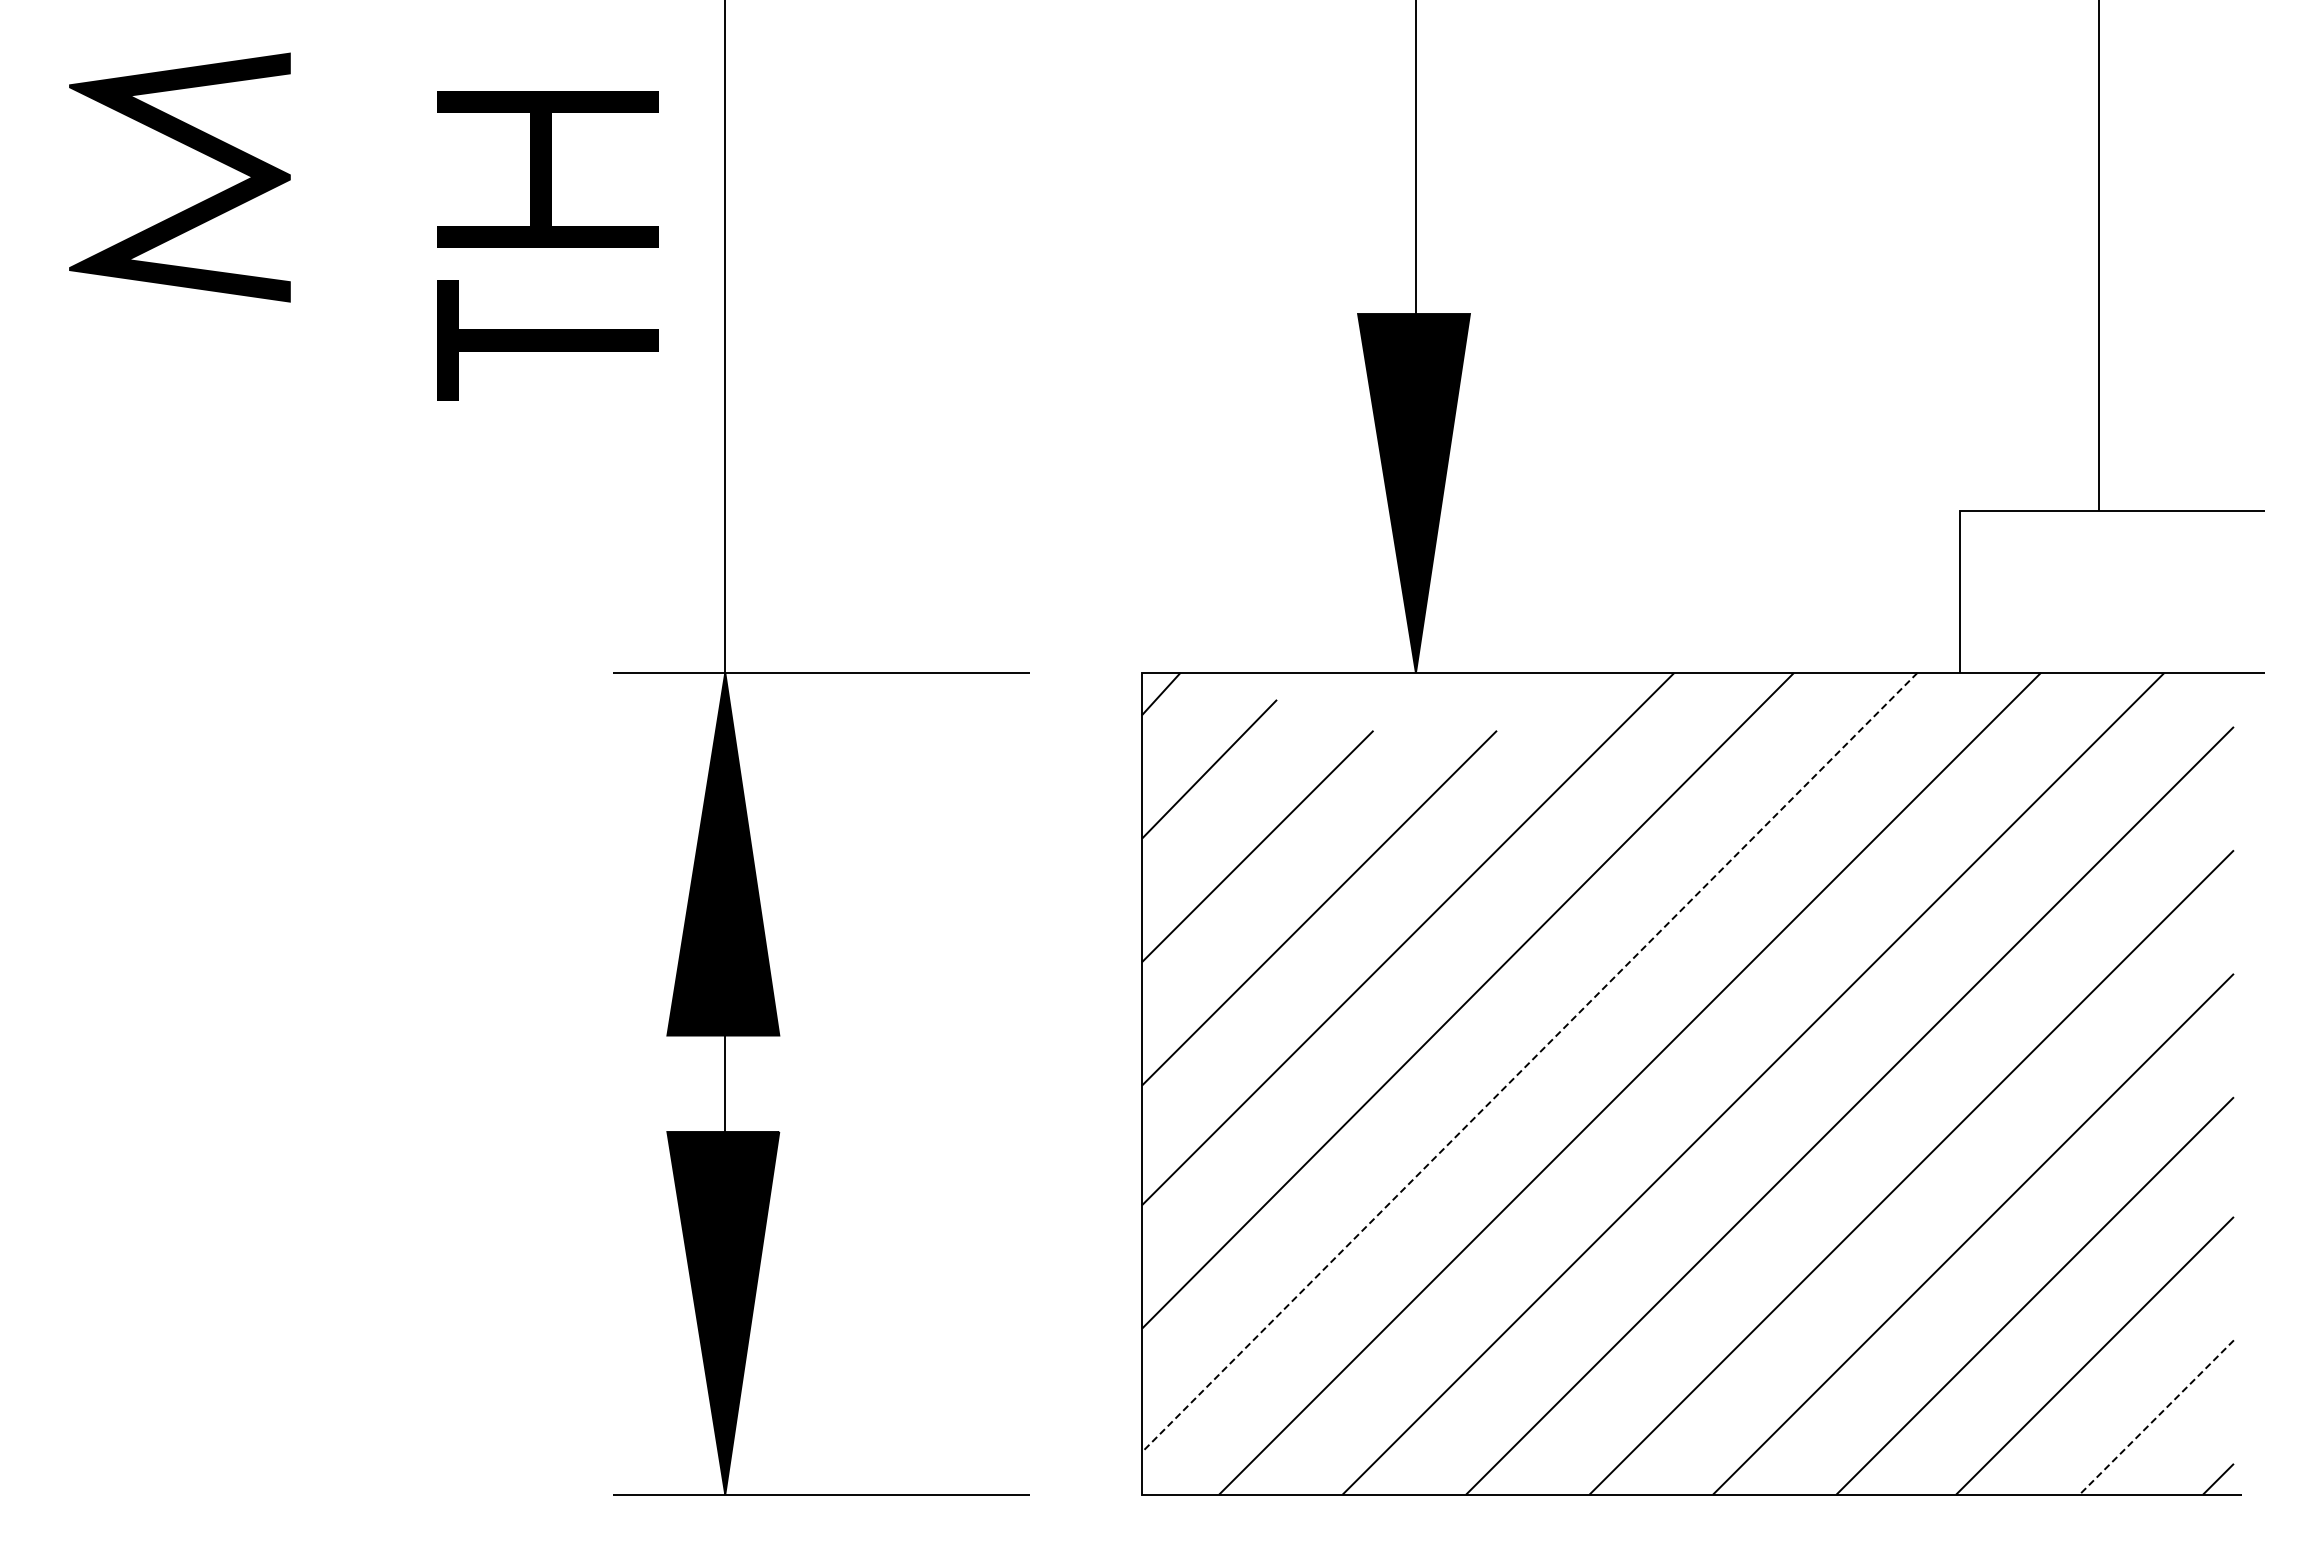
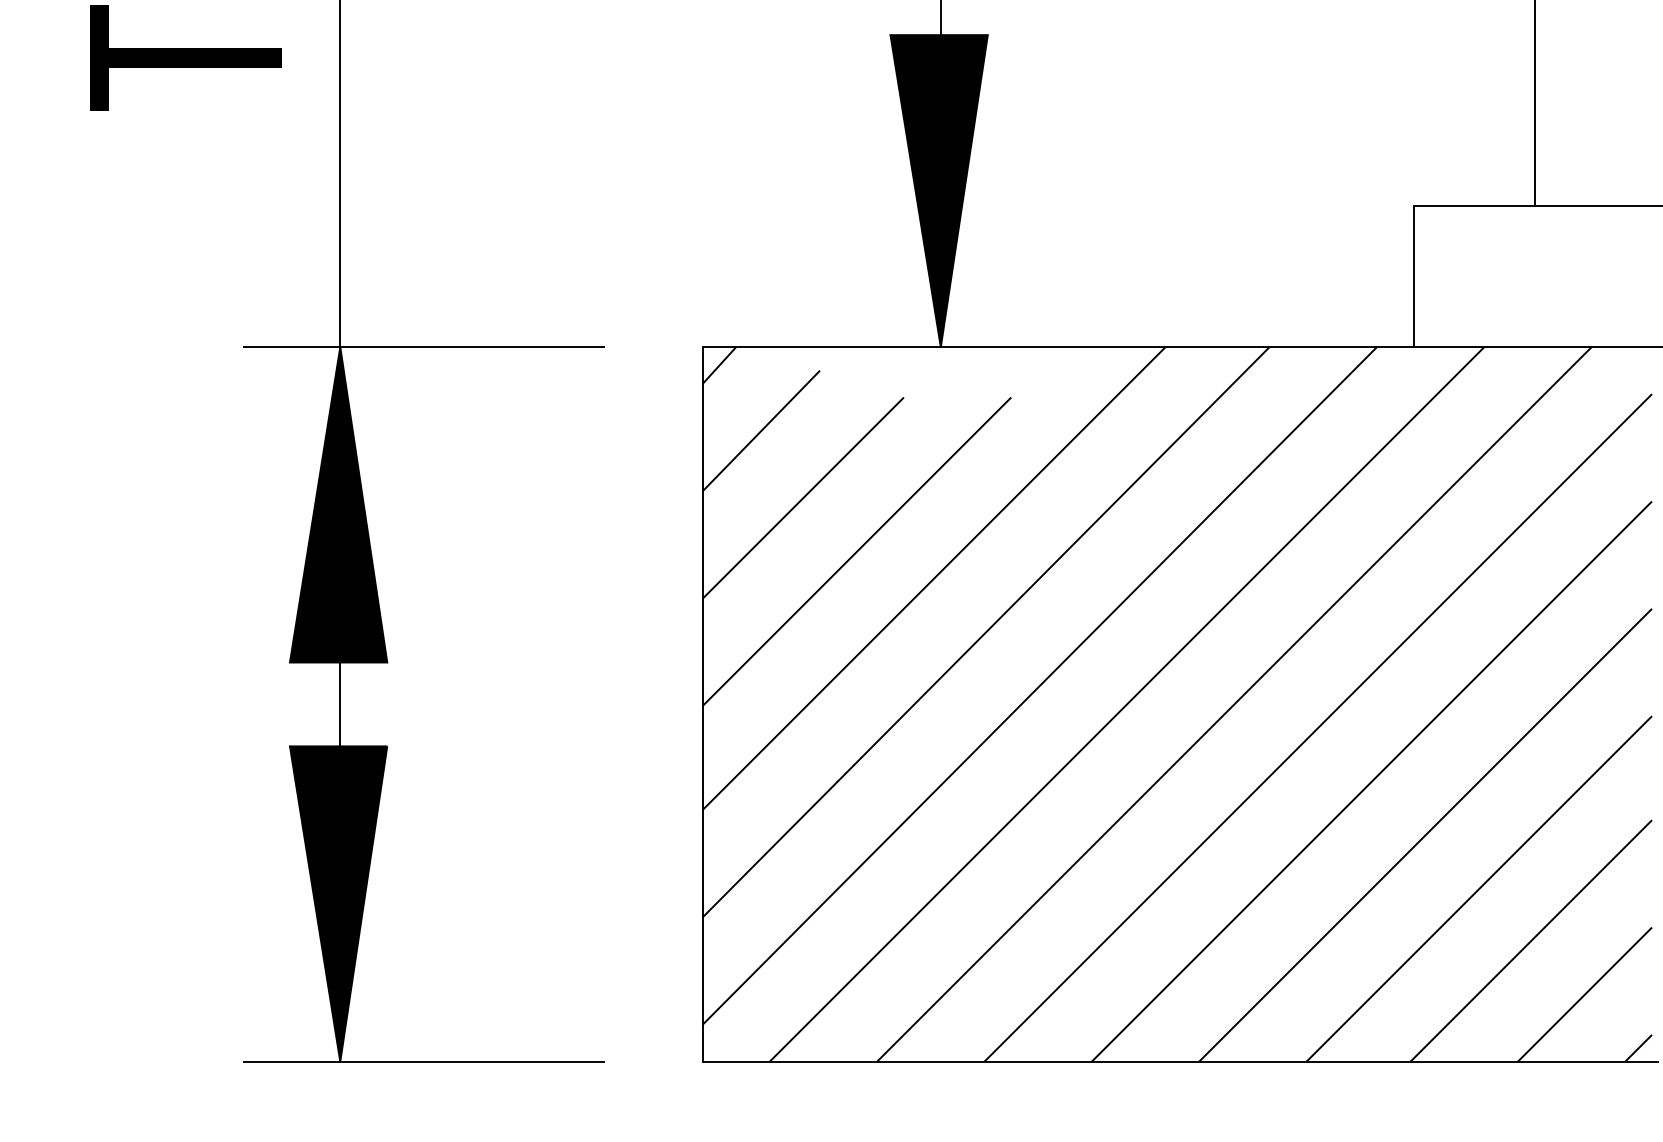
line: (1529, 1062) -> (1039, 685), dashed -> solid
line: (2156, 1417) -> (1584, 994), dashed -> solid

